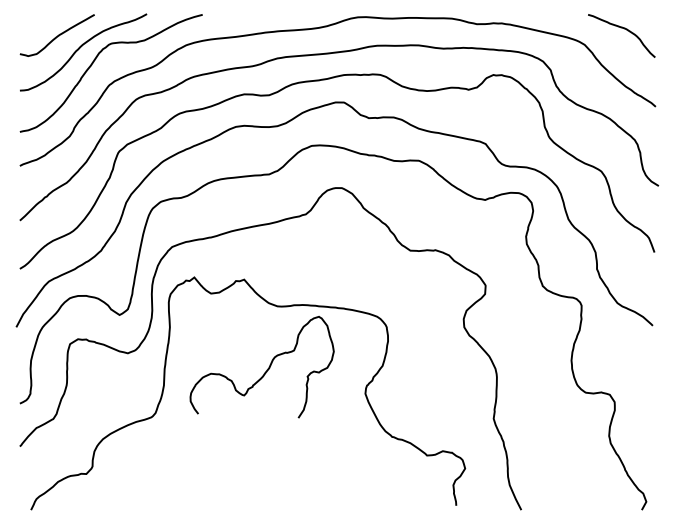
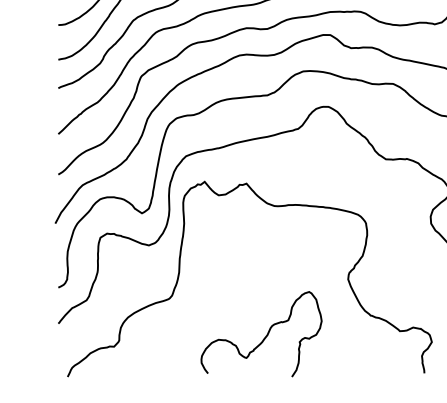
curve: (265, 371) -> (264, 337), moved

